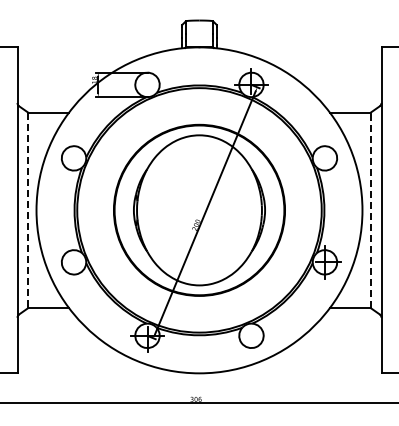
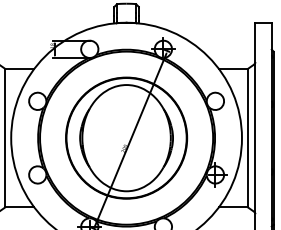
line: (28, 210) -> (5, 138), dashed -> solid
line: (370, 210) -> (247, 138), dashed -> solid

